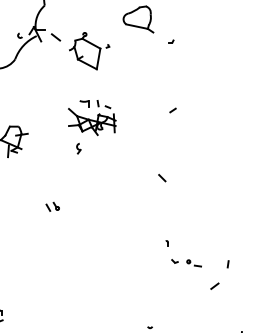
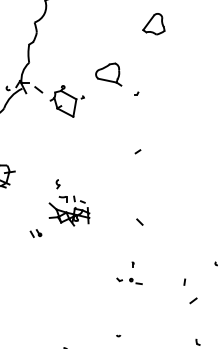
part: (92, 117) -> (69, 210), moved
line: (161, 177) -> (139, 221), moved
part: (186, 262) -> (129, 280), moved
line: (214, 285) -> (193, 300), moved

